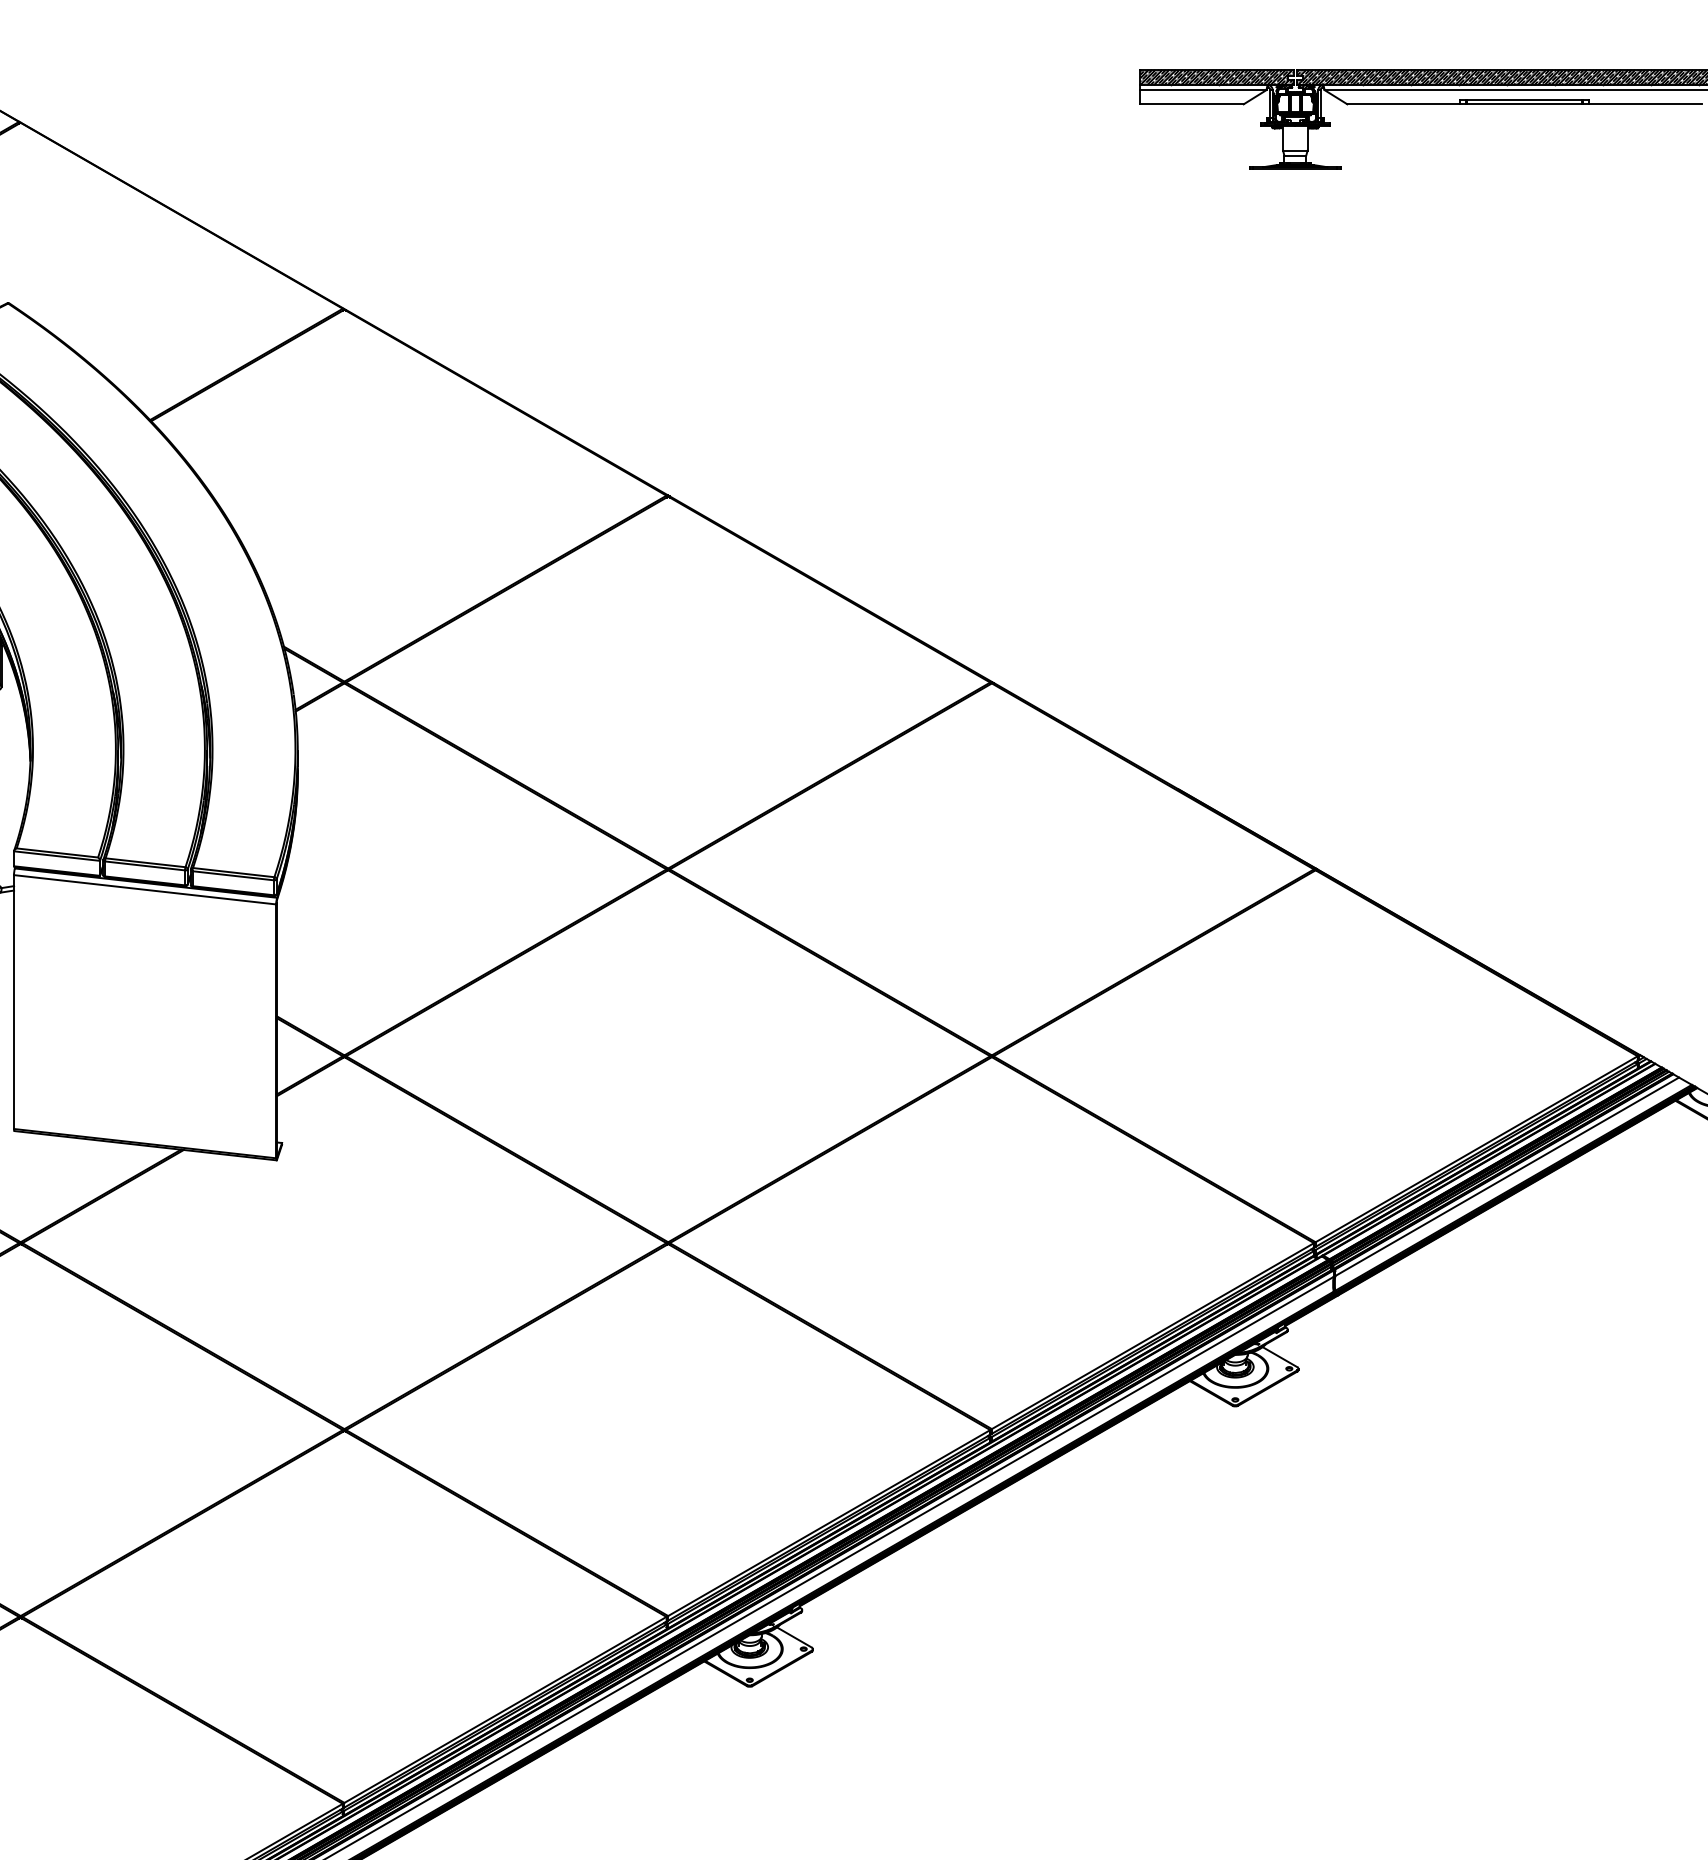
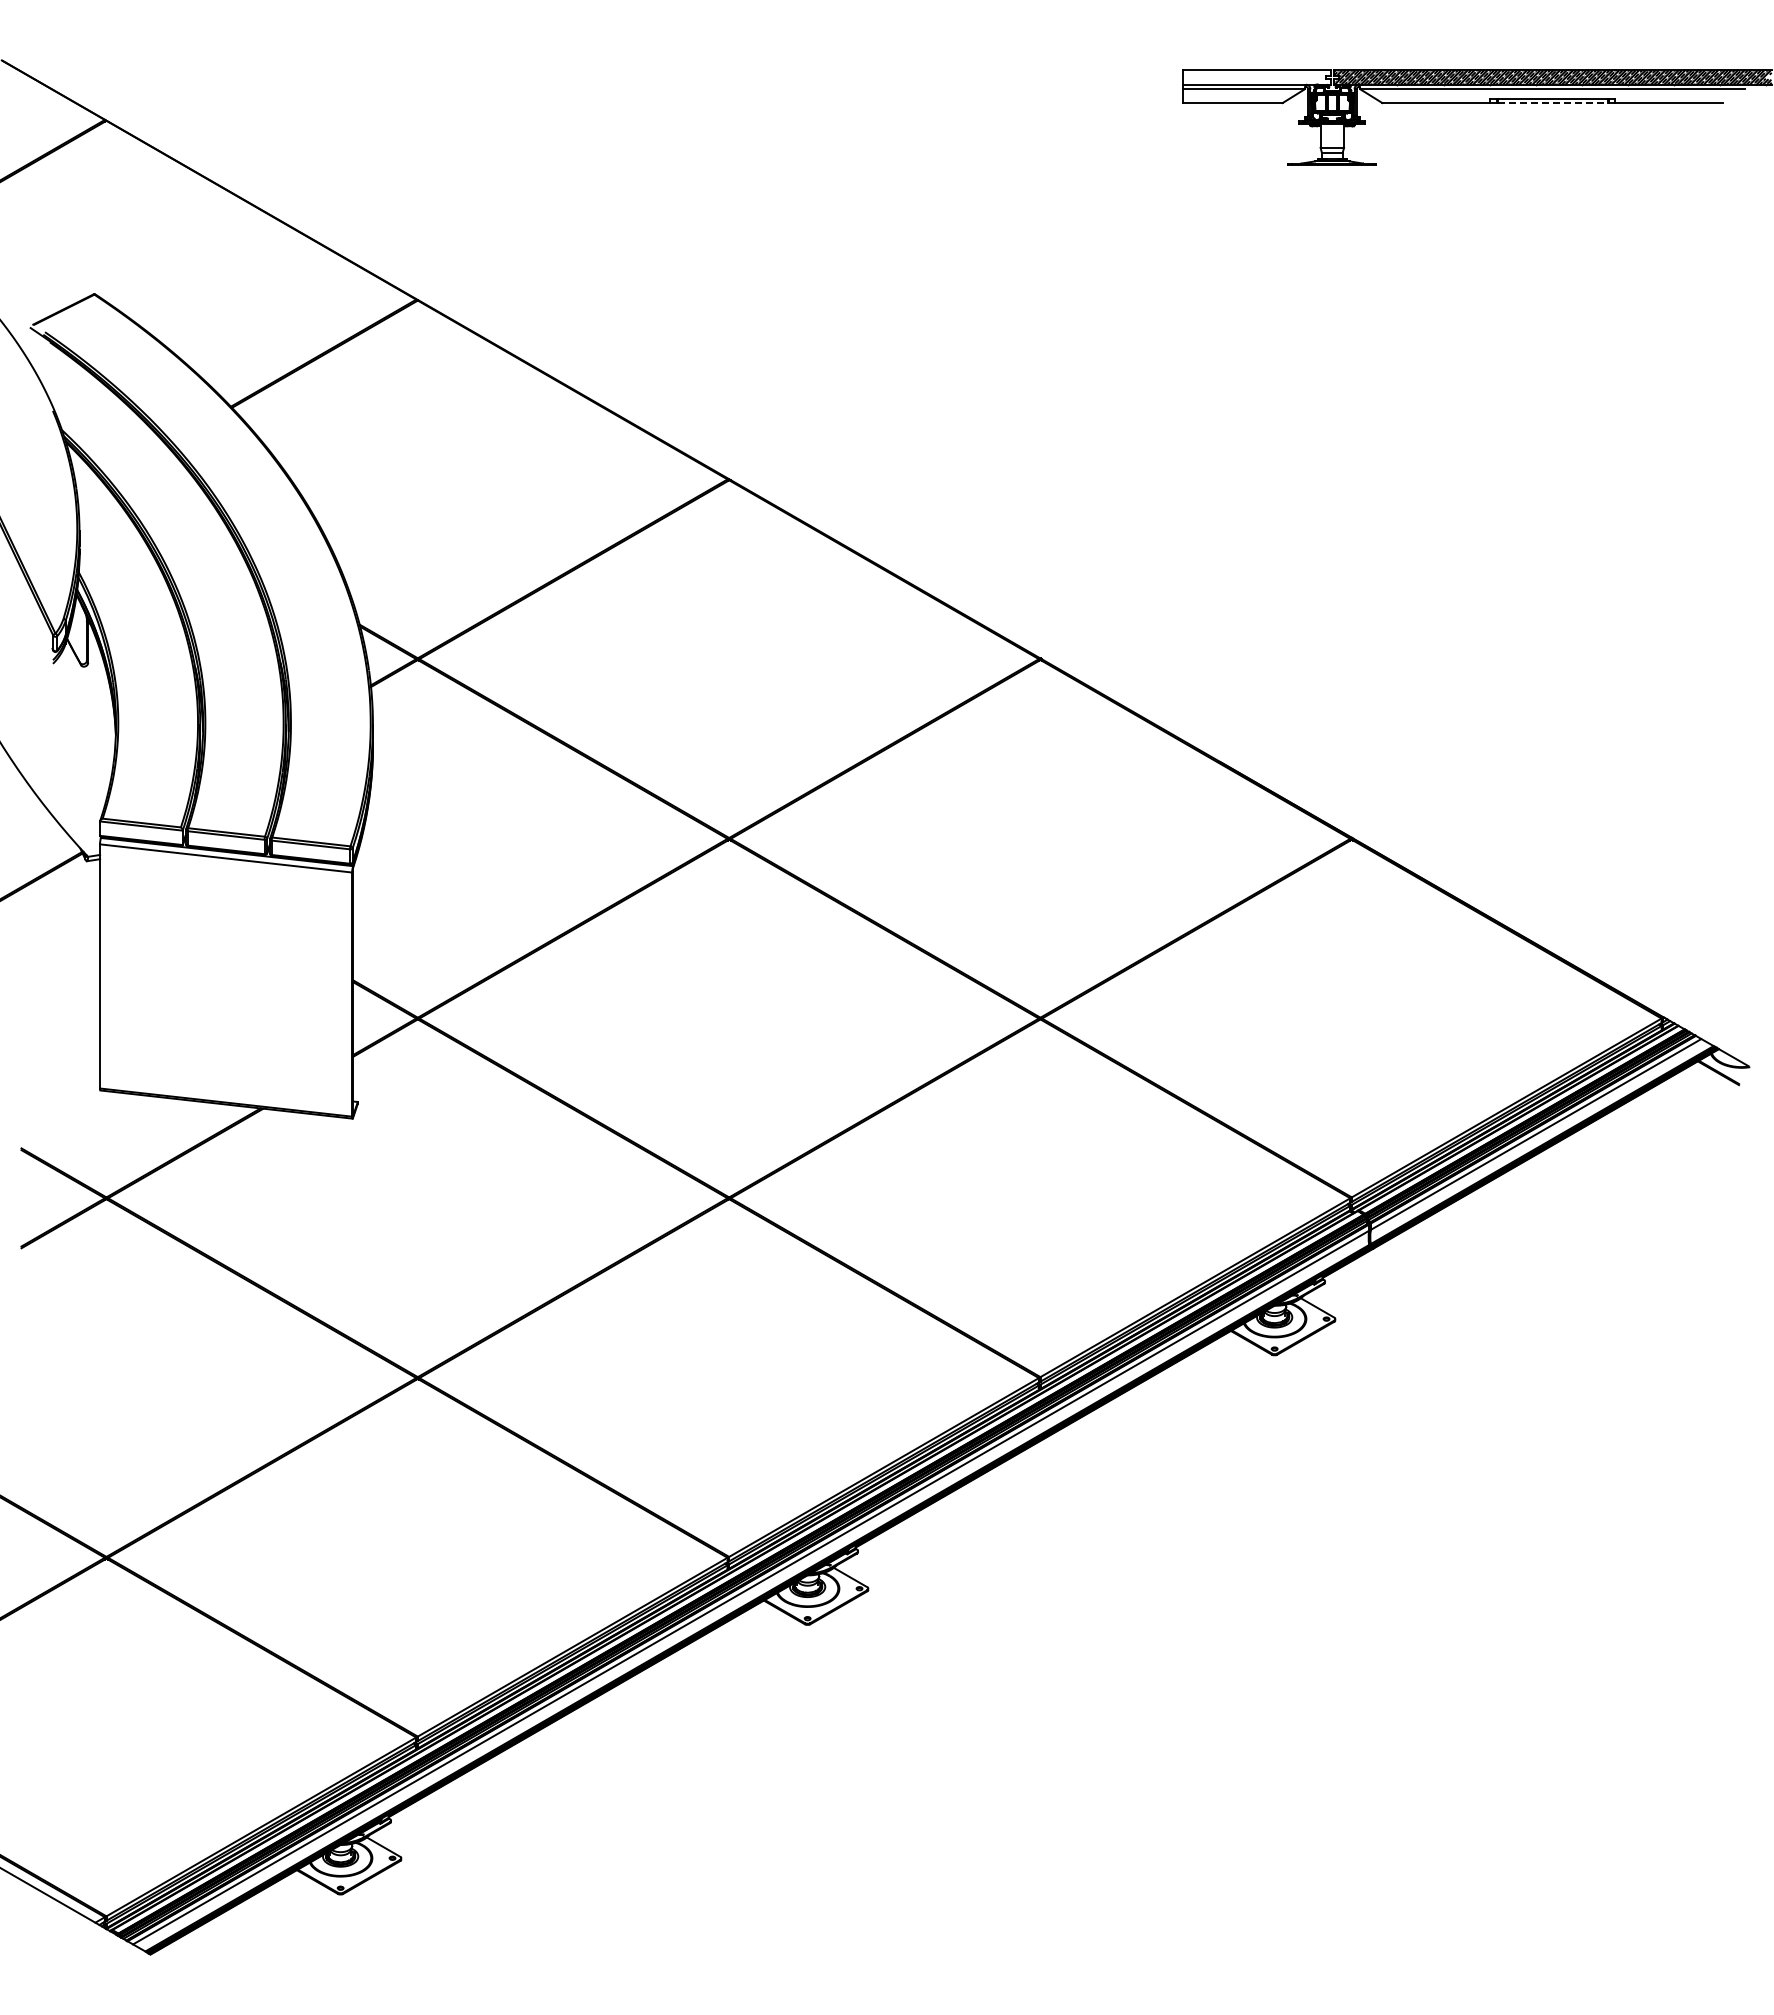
hatch: (1217, 77) -> (1257, 77), removed
line: (1525, 104) -> (1553, 103), solid -> dashed

